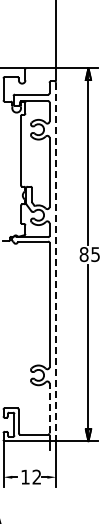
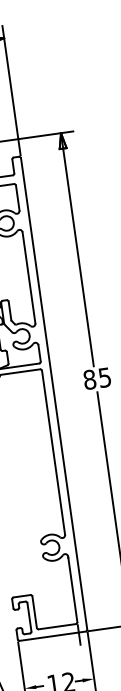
line: (56, 261) -> (54, 394), dashed -> solid
line: (49, 408) -> (72, 589), dashed -> solid

